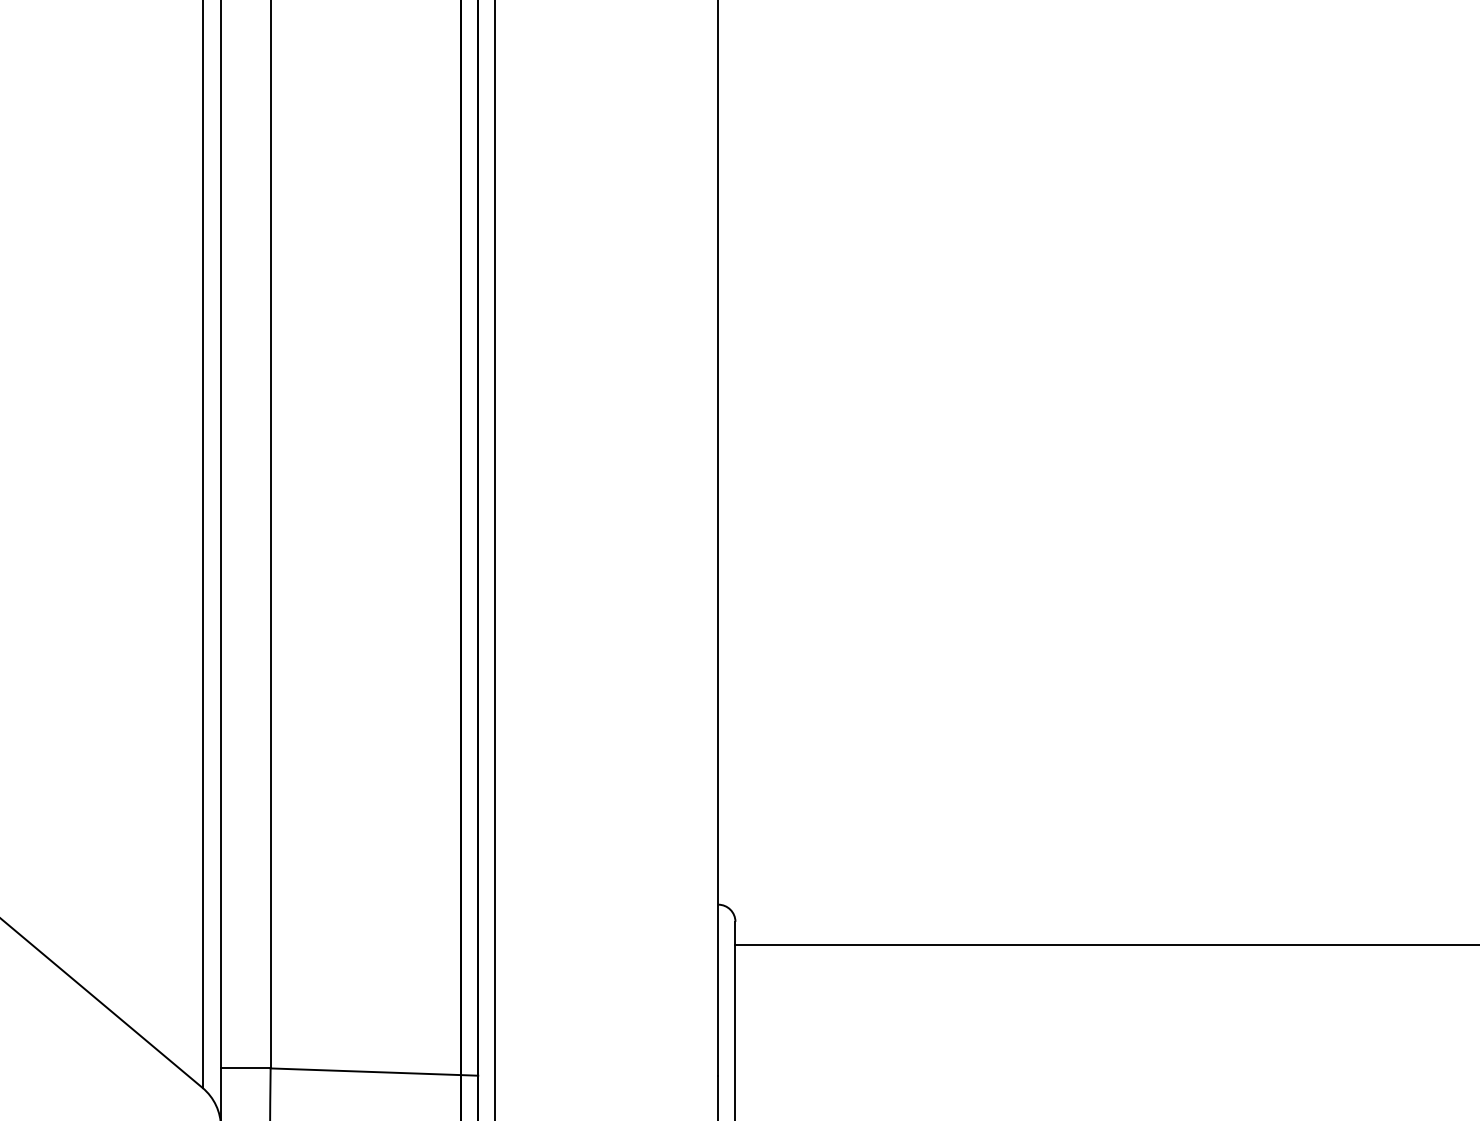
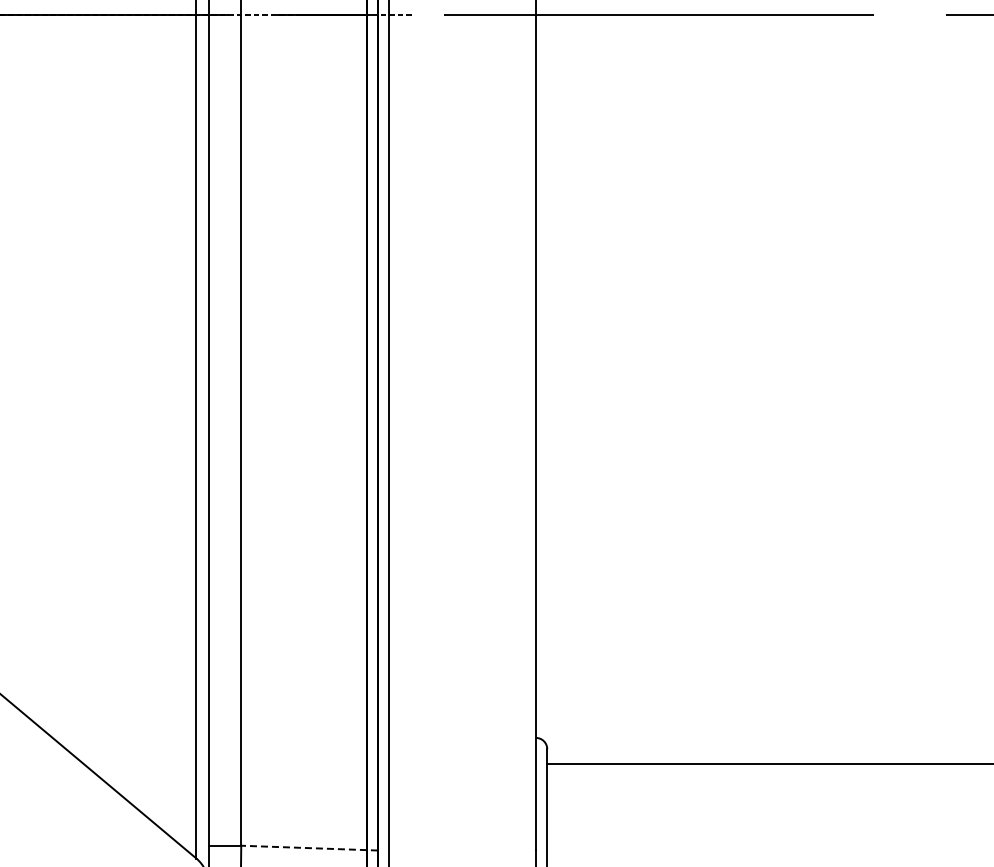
line: (374, 1072) -> (309, 848), solid -> dashed

